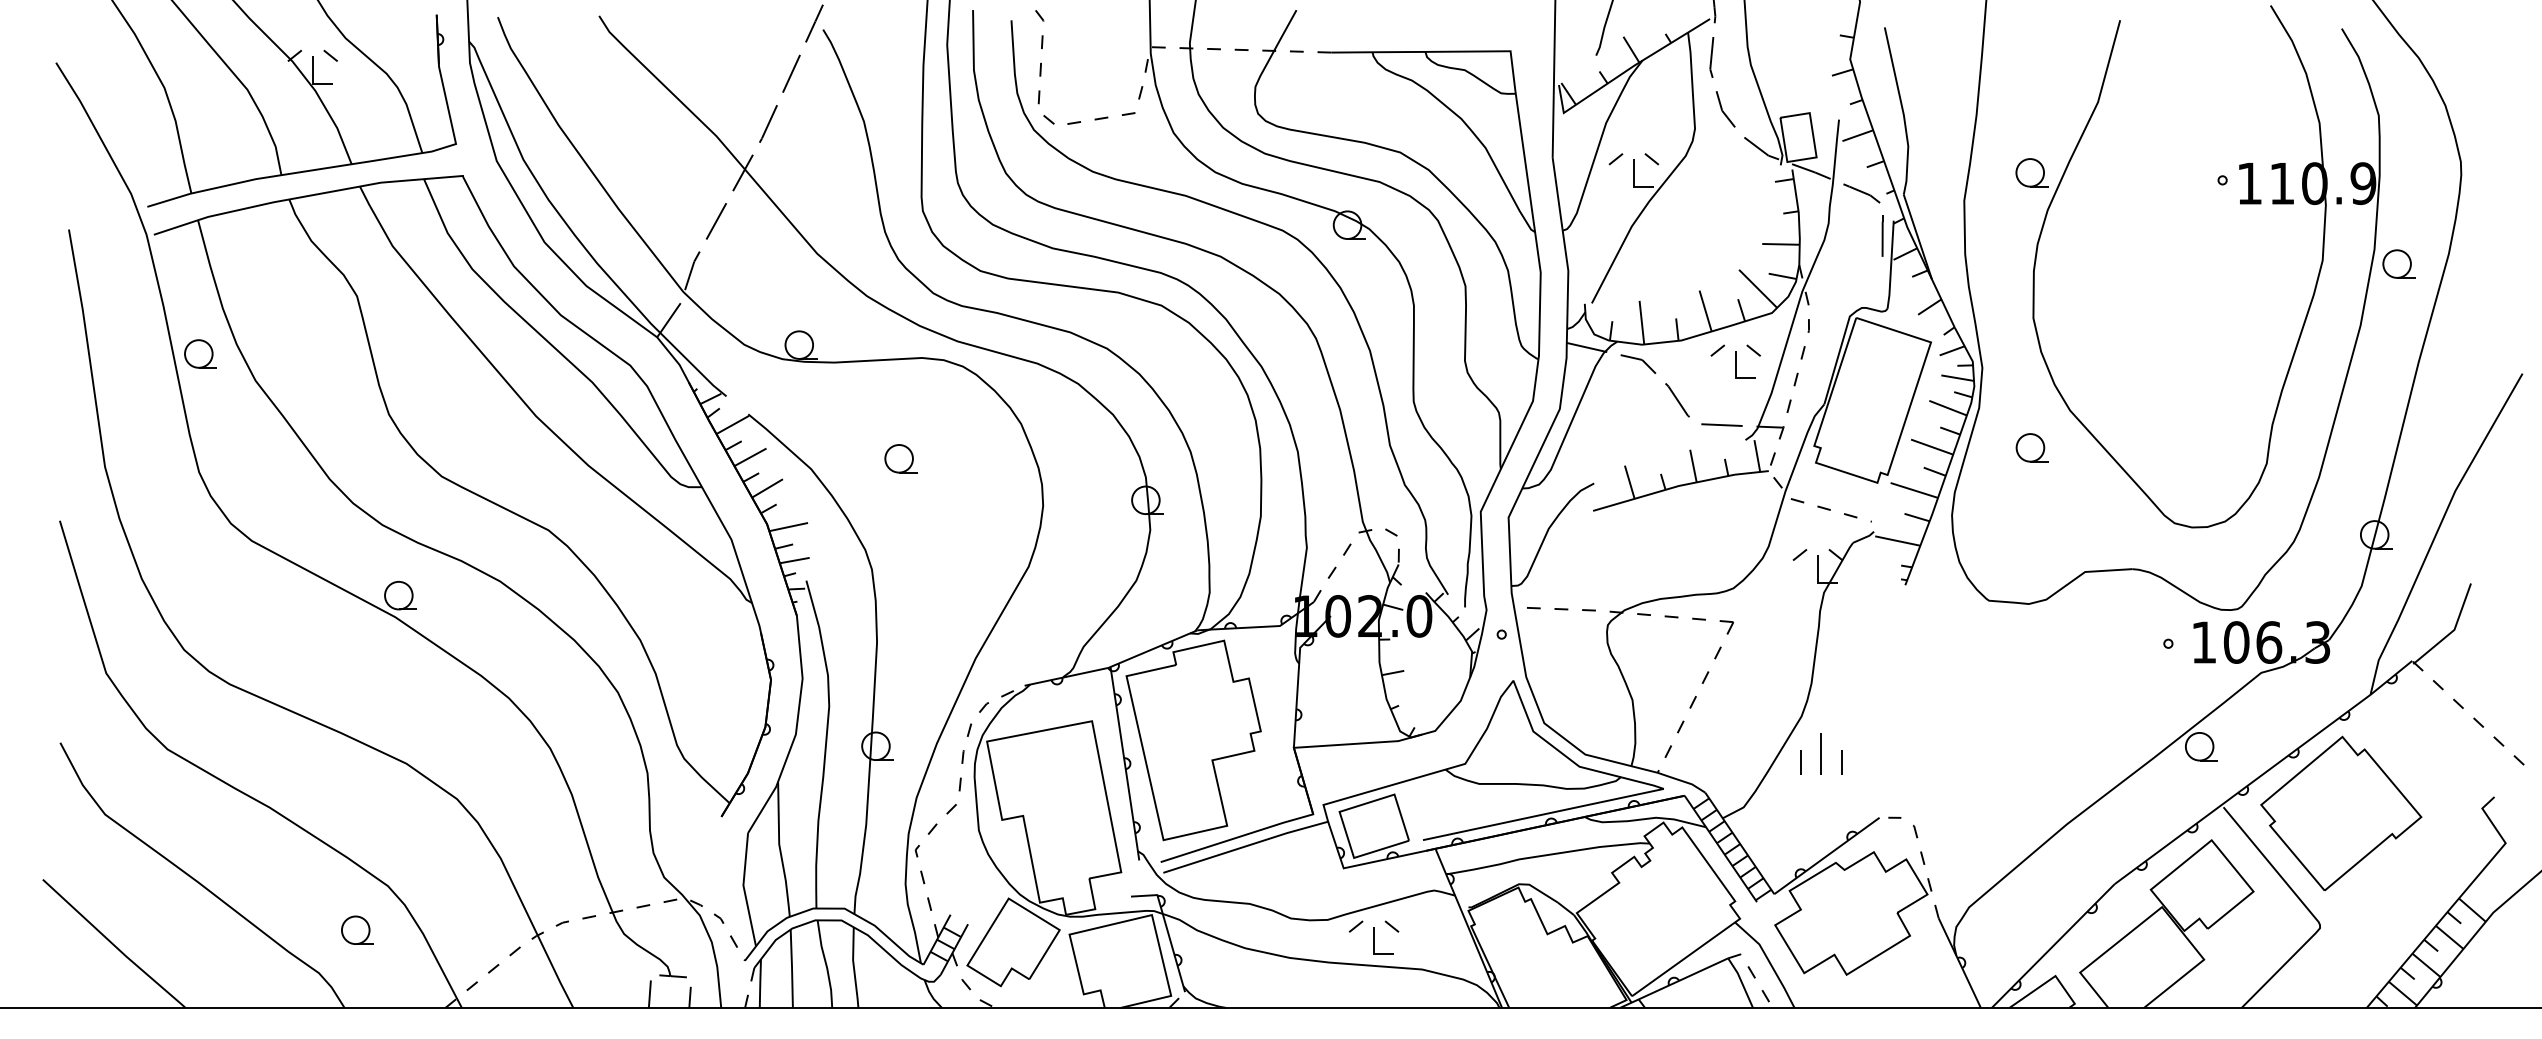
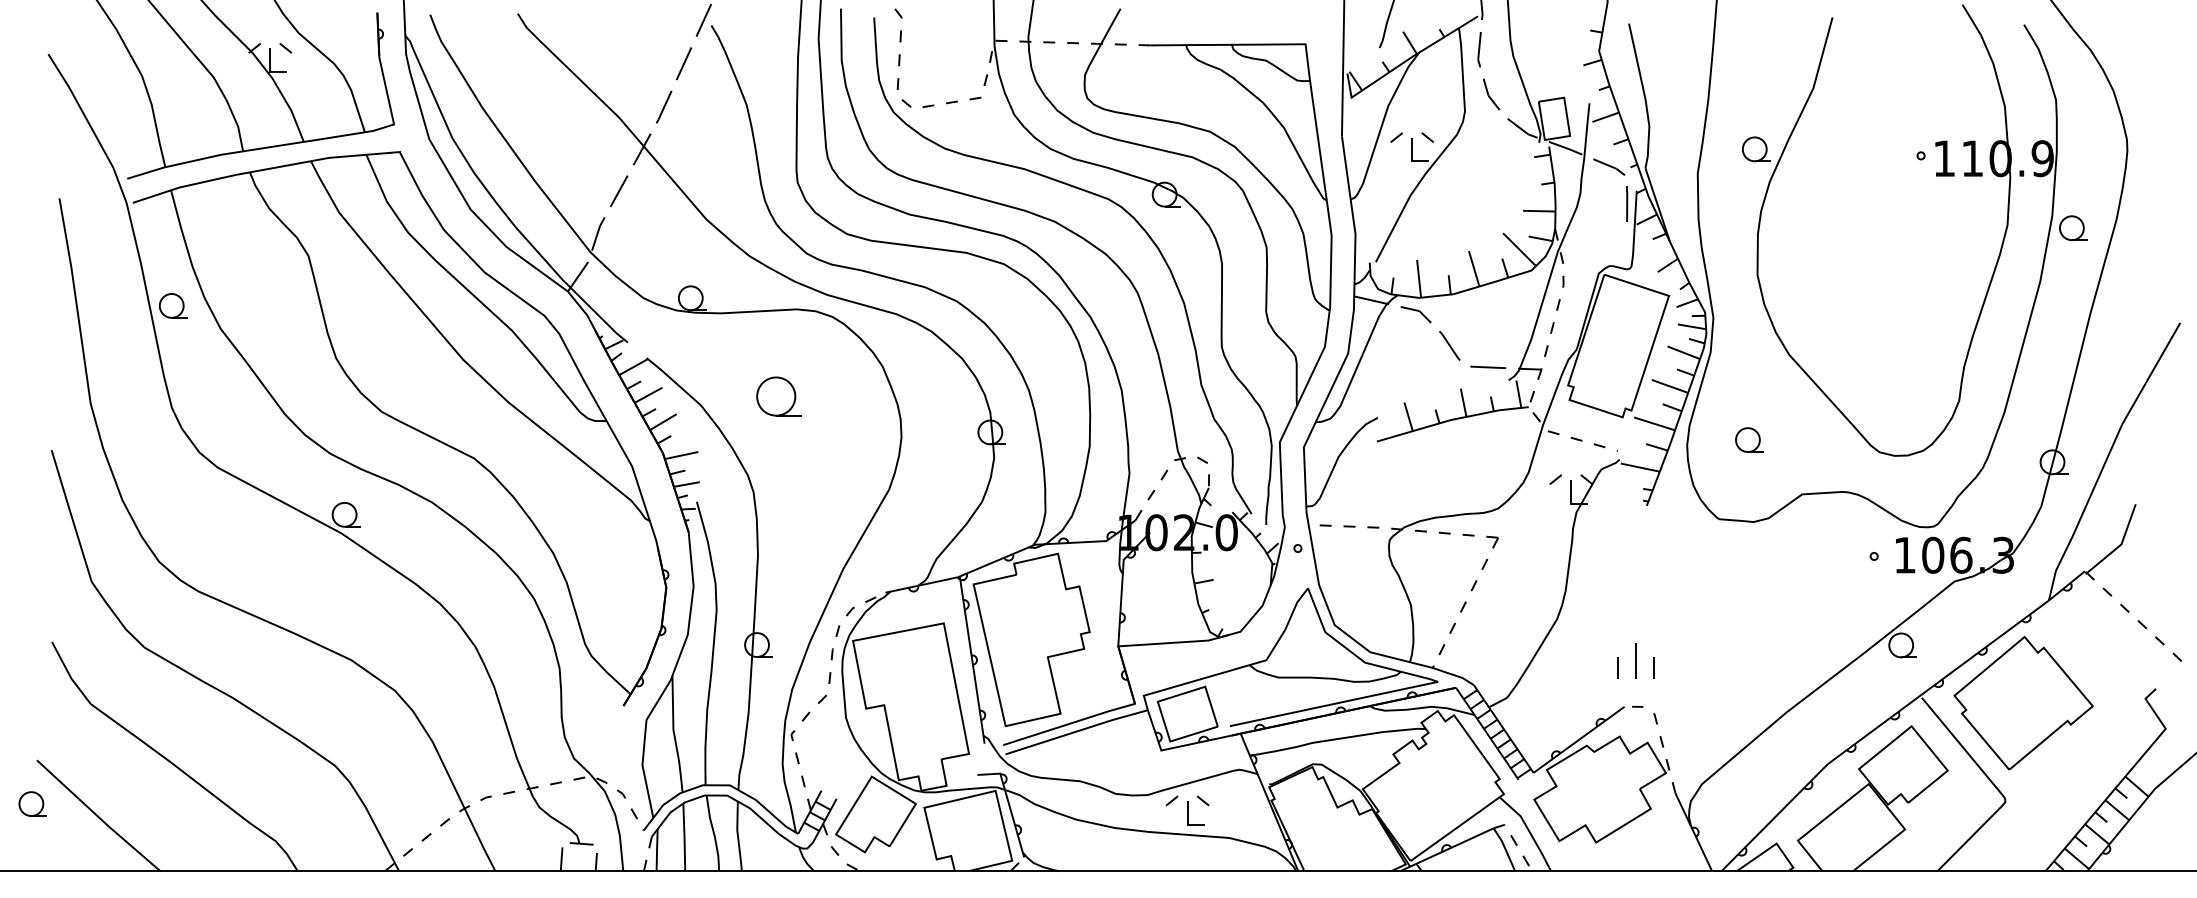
part: (1734, 361) -> (1499, 312), removed
part: (2032, 447) -> (1749, 439), moved
part: (900, 458) -> (778, 396), size x1.6
part: (1820, 753) -> (1635, 660), moved
part: (357, 929) -> (32, 803), moved

